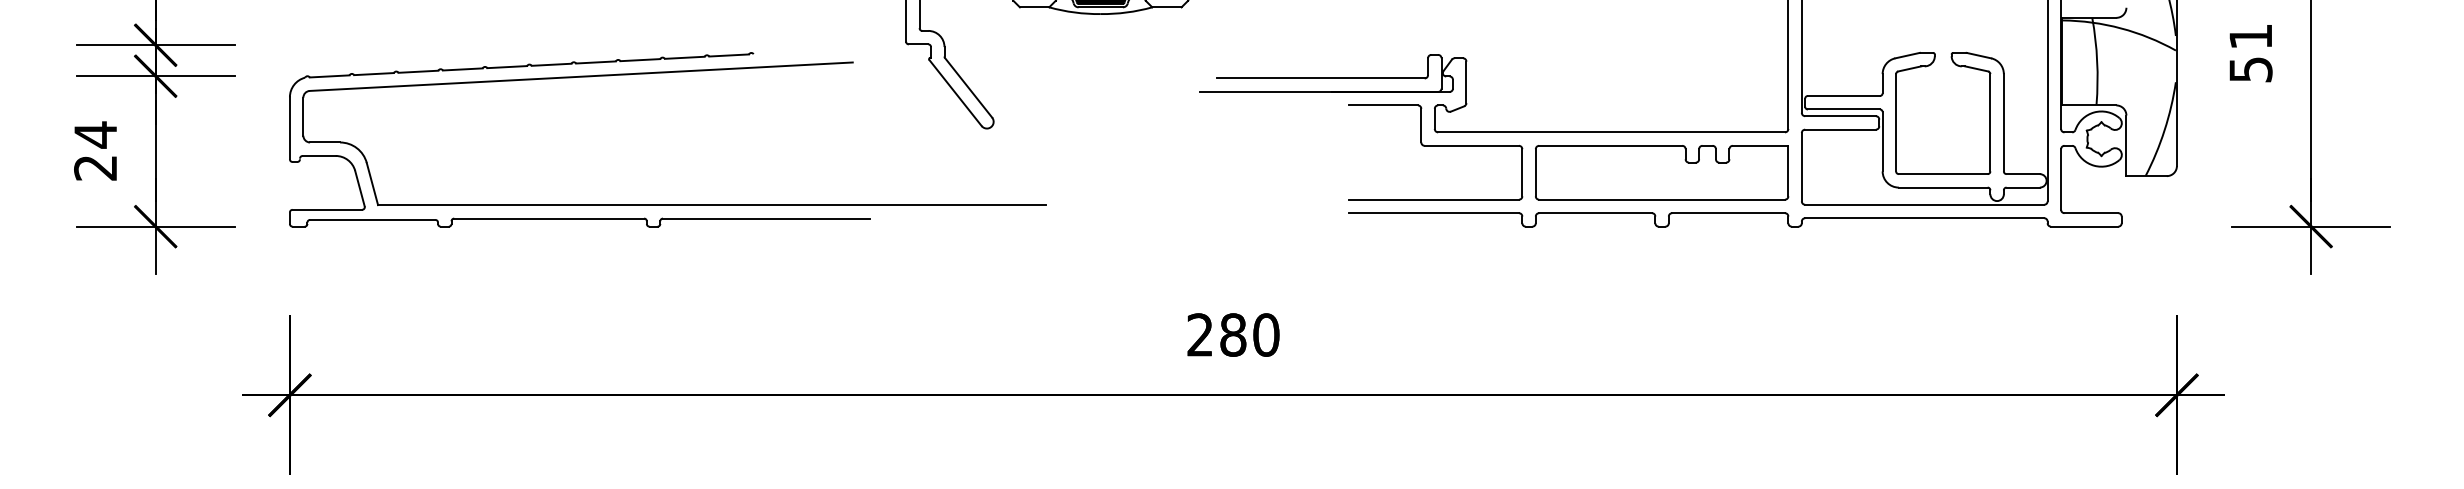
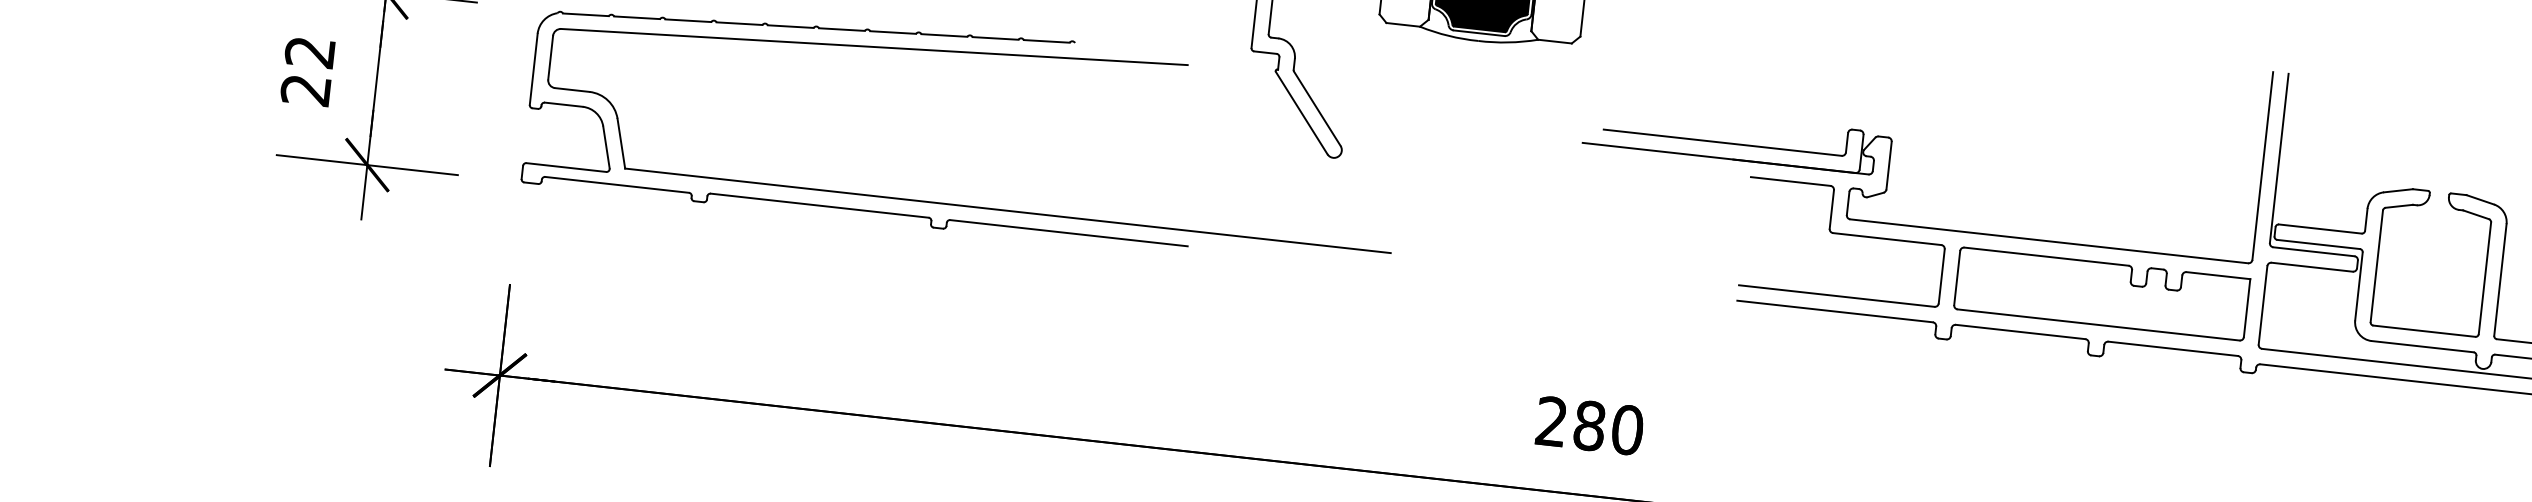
text: (95, 134) -> (309, 51), 24 -> 22

